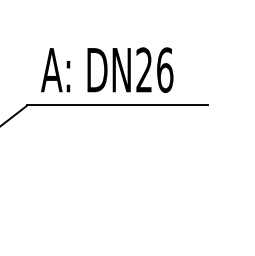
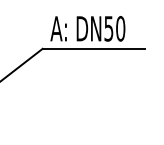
text: (154, 69) -> (114, 28), DN26 -> DN50

